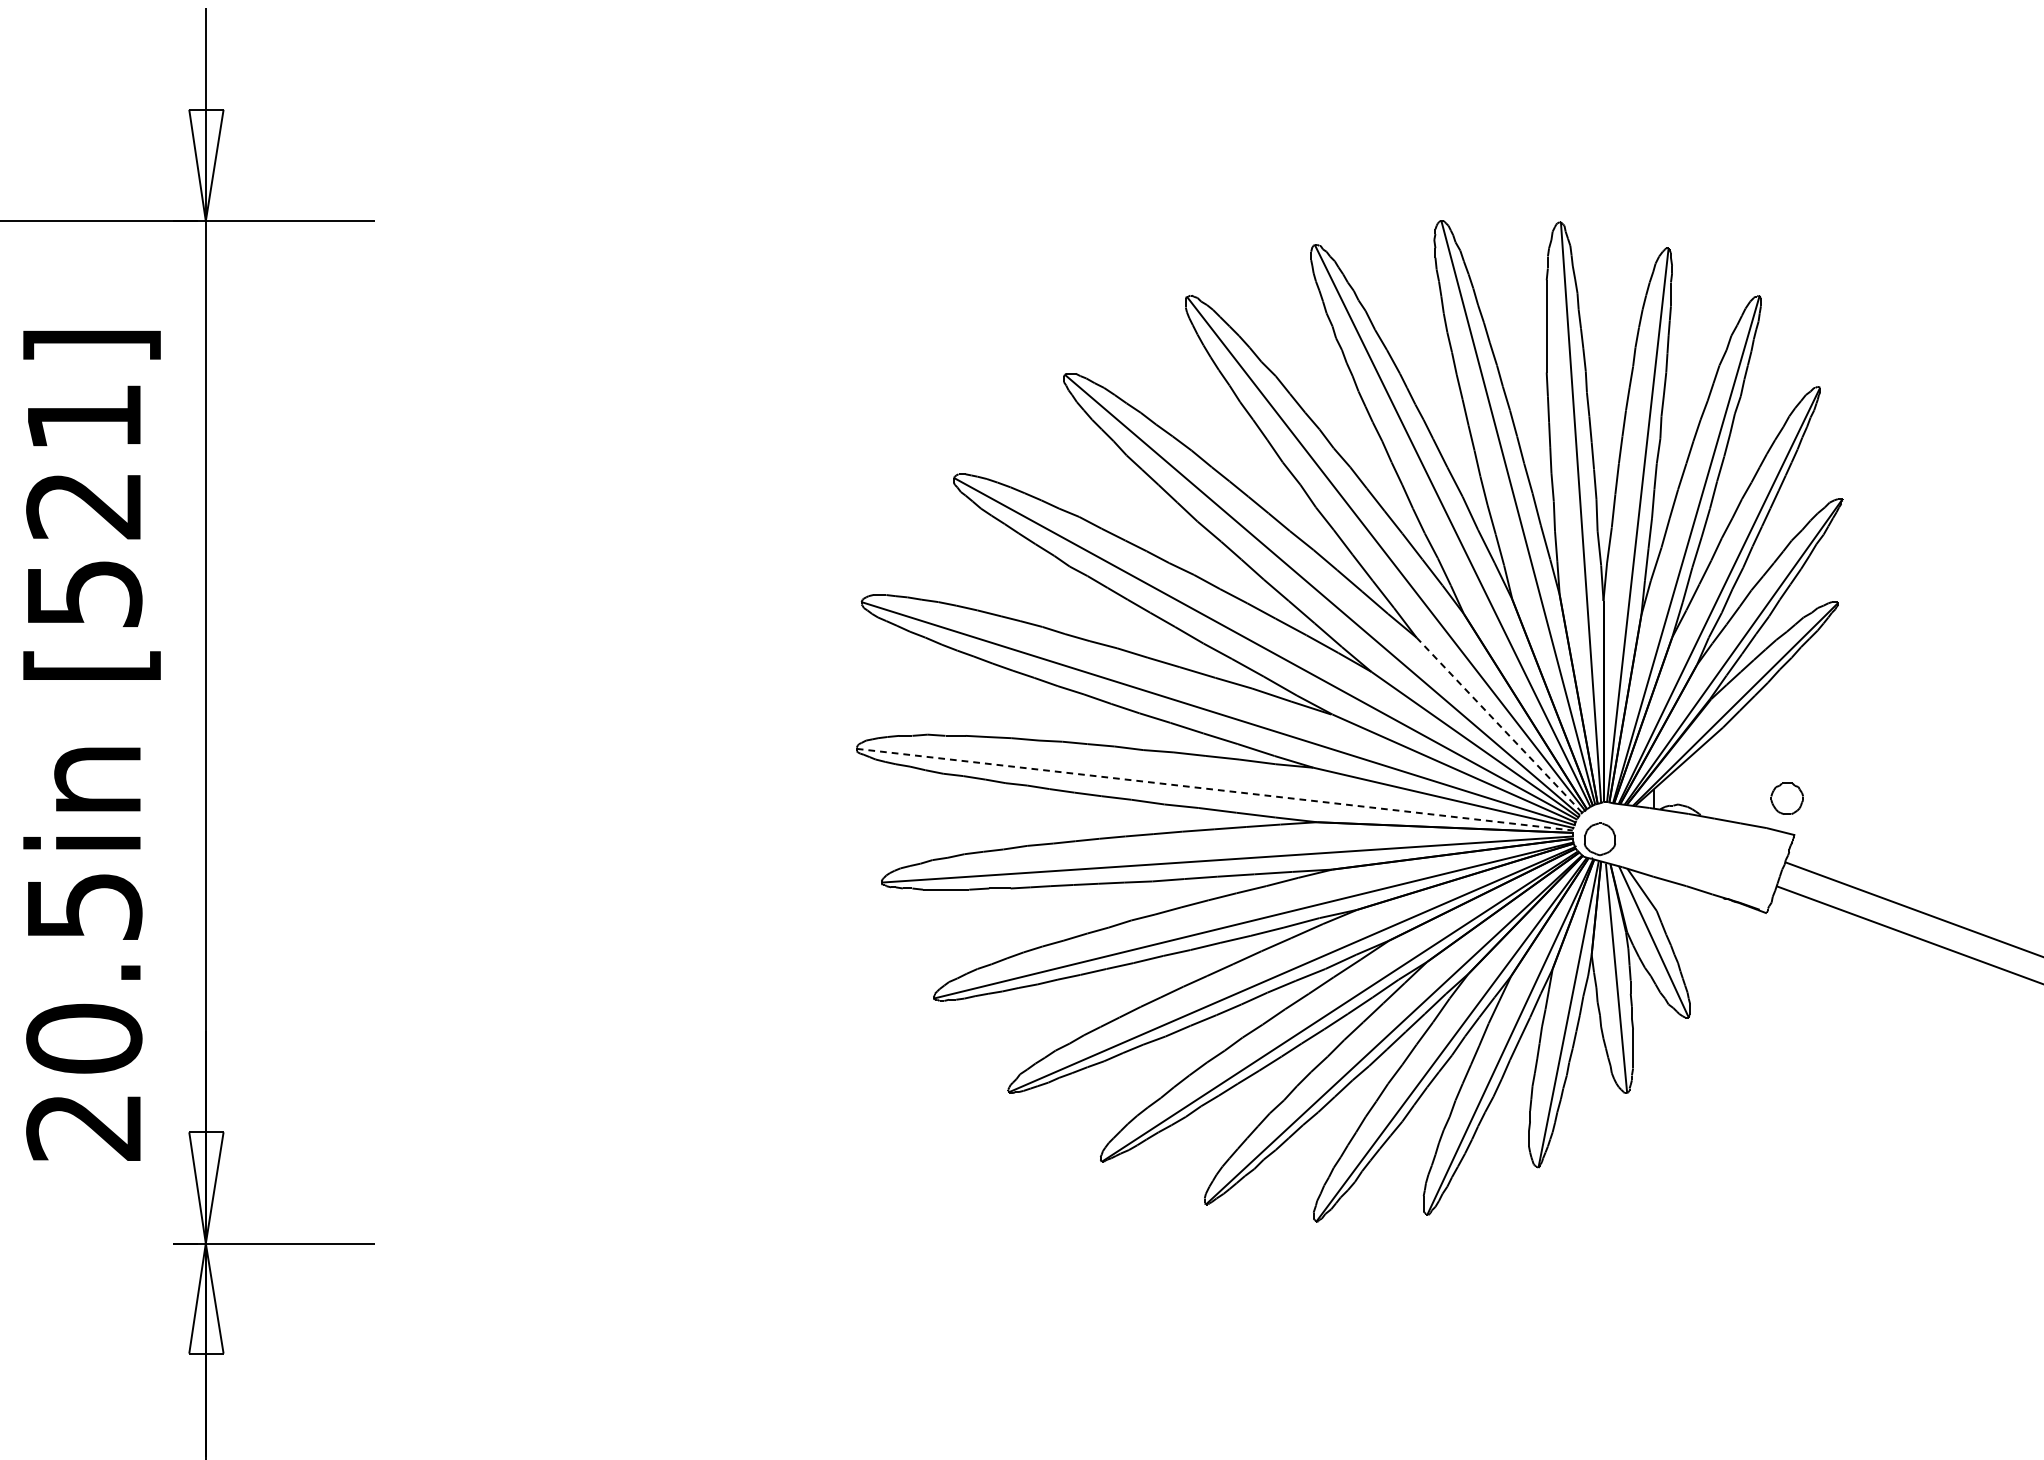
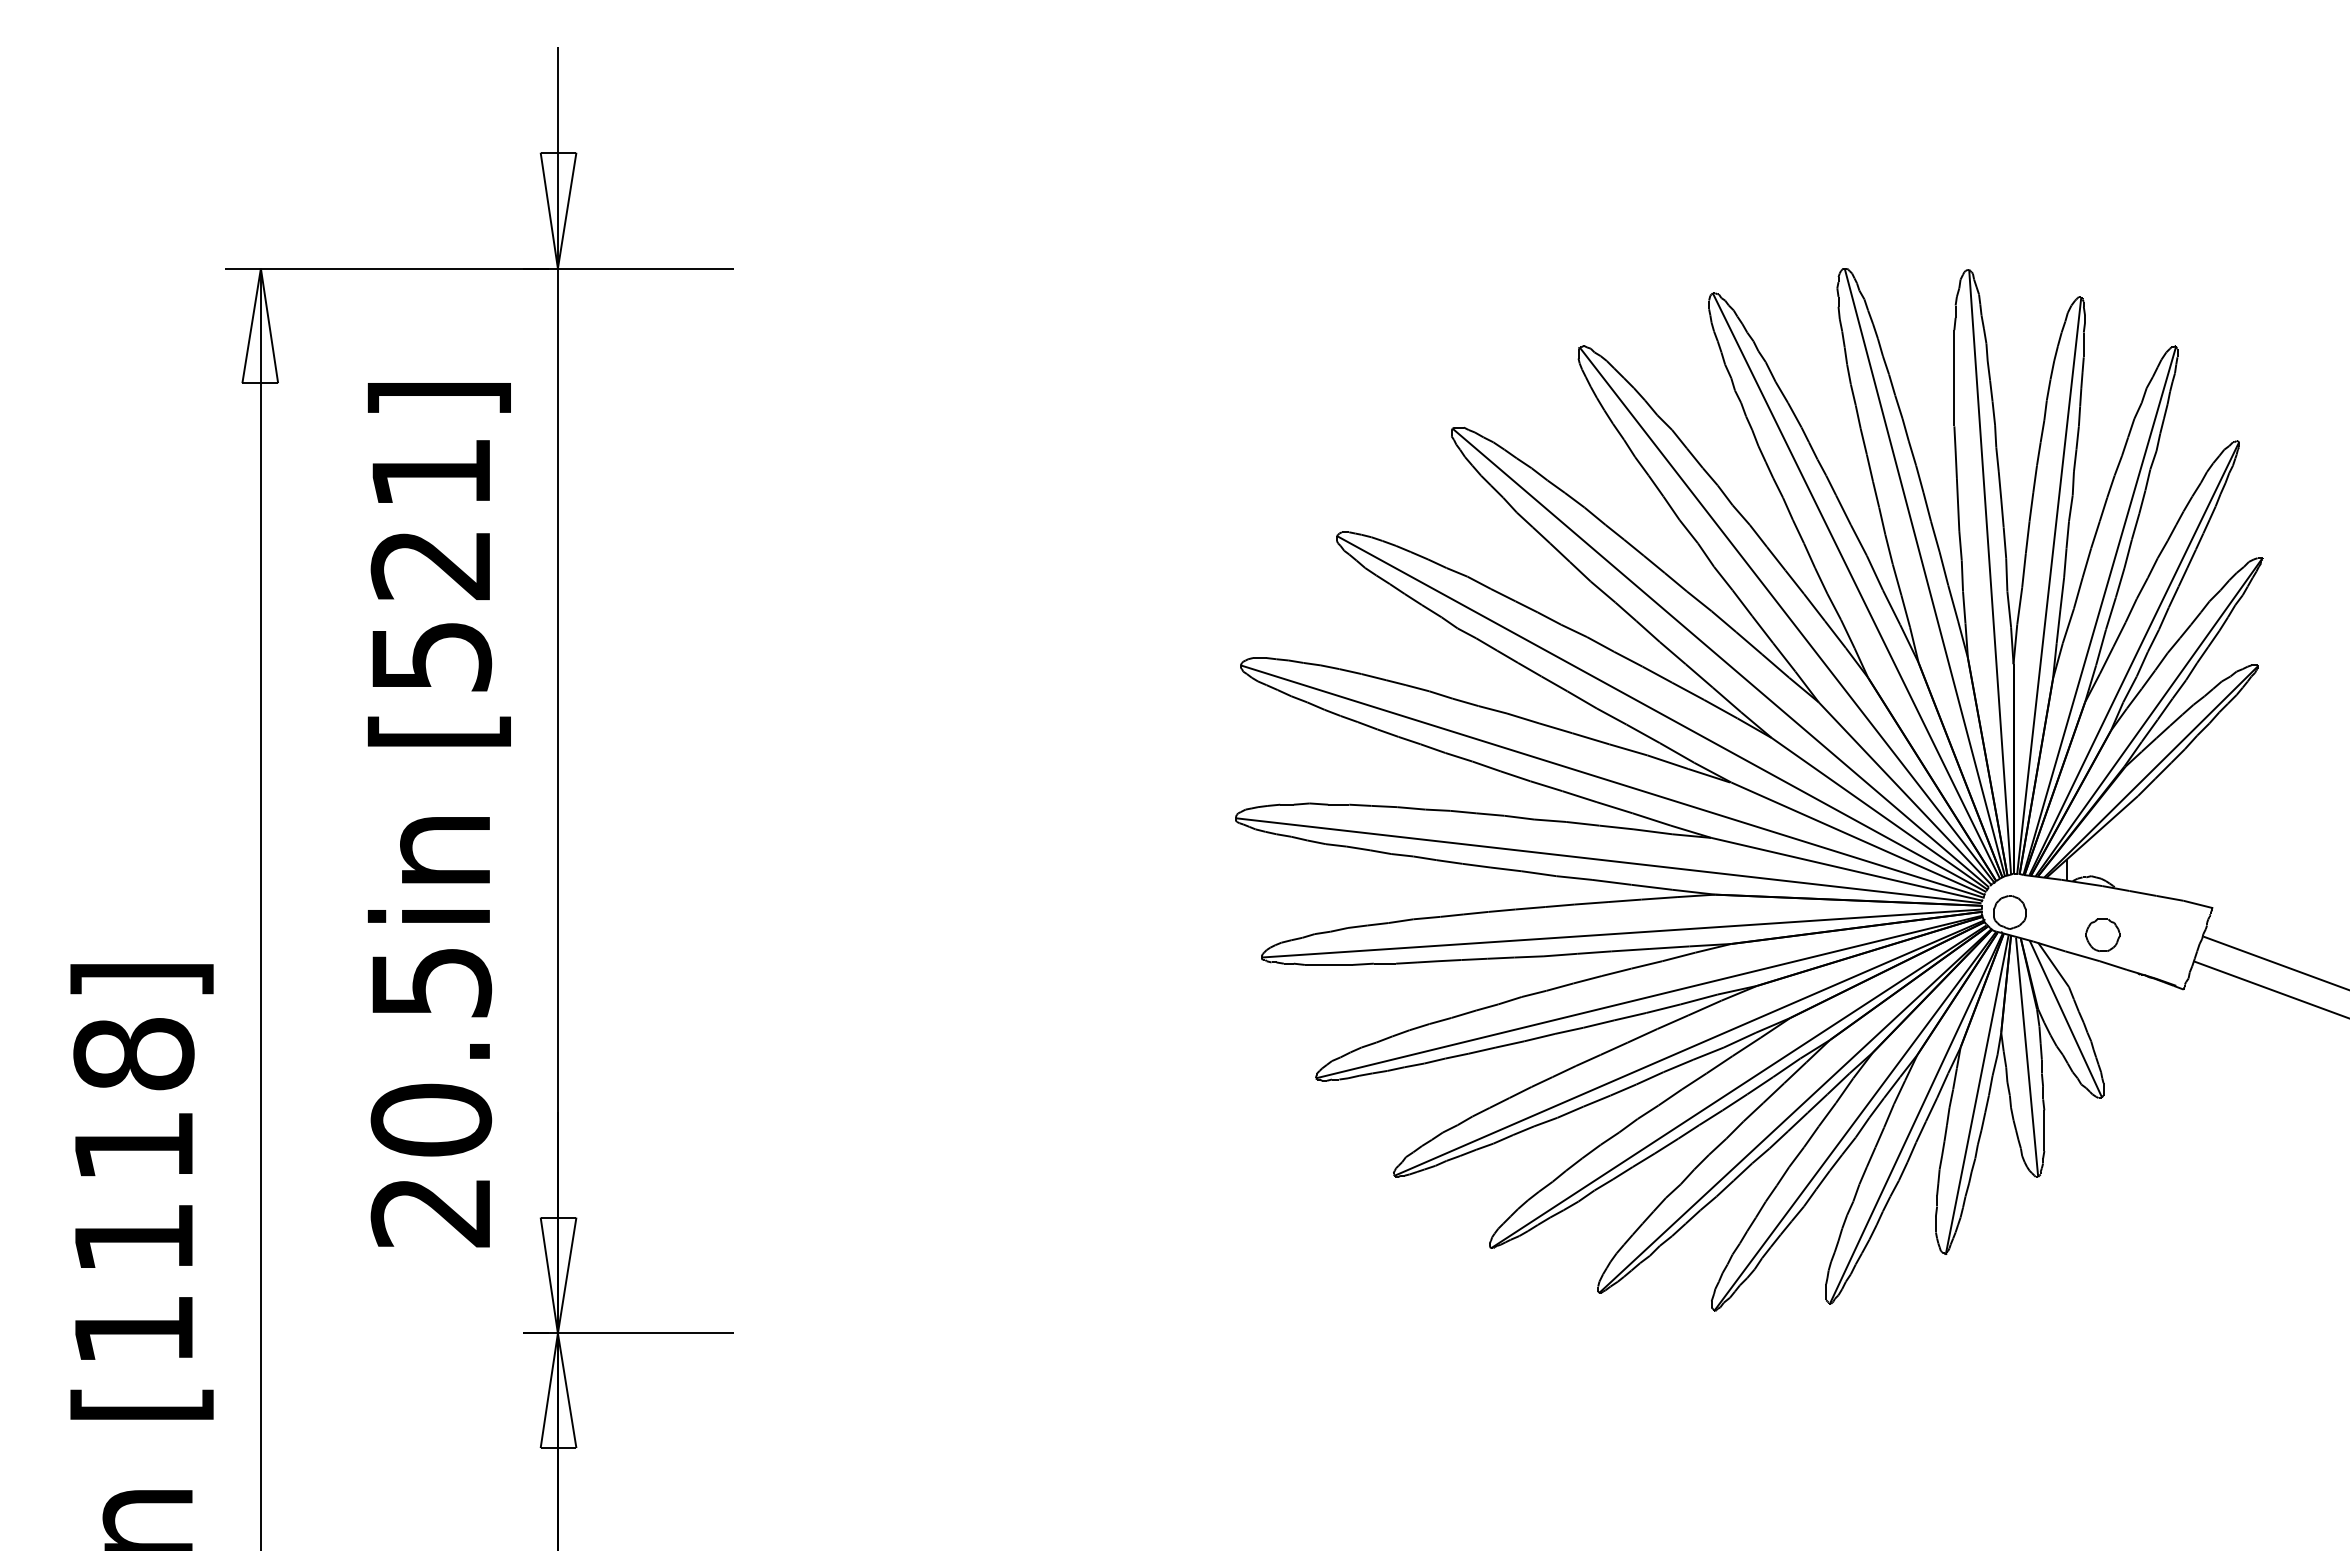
line: (1499, 725) -> (1905, 793), dashed -> solid
line: (1215, 789) -> (1609, 860), dashed -> solid
part: (1786, 798) -> (2102, 934), moved

